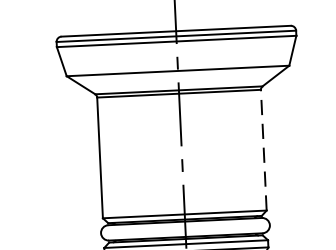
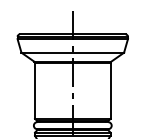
line: (263, 151) -> (110, 91), dashed -> solid

